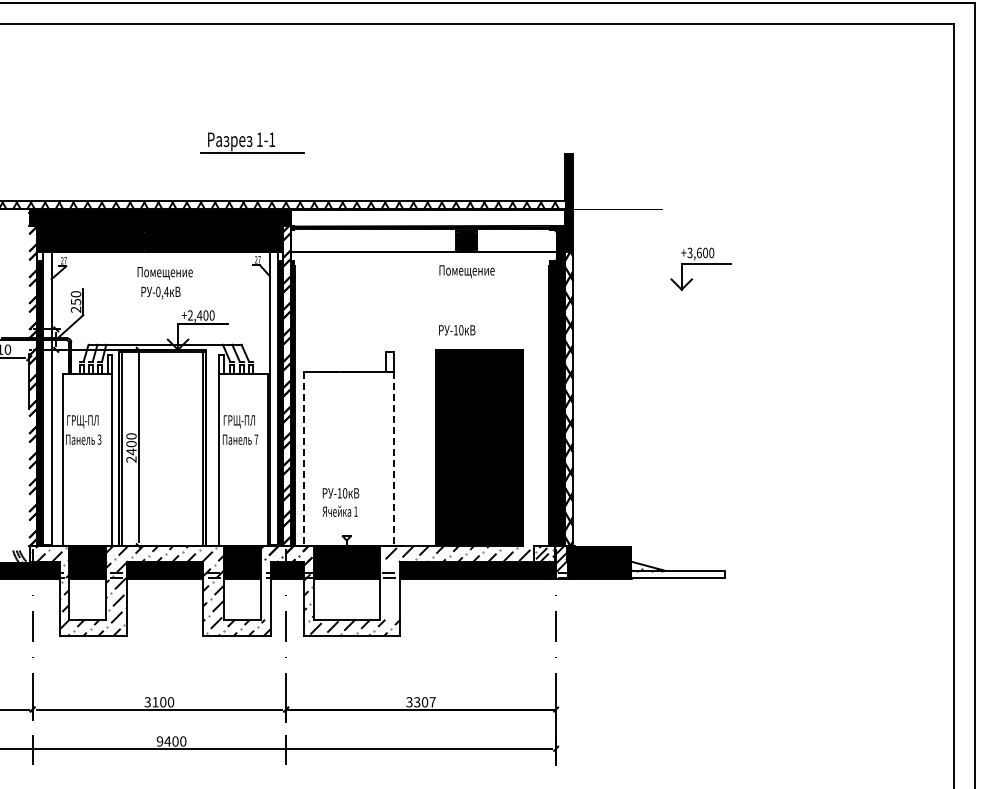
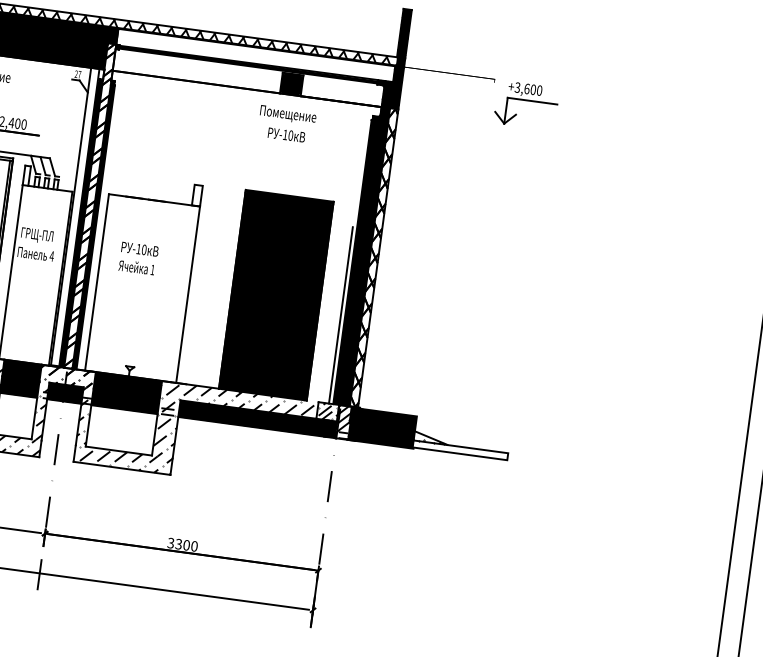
part: (700, 268) -> (526, 104), moved
text: (457, 330) -> (286, 135), moved
text: (256, 439) -> (52, 256), 7 -> 4
line: (544, 458) -> (341, 314), added
line: (303, 459) -> (96, 282), dashed -> solid
line: (393, 459) -> (188, 295), dashed -> solid
text: (340, 502) -> (138, 258), moved
hatch: (265, 591) -> (40, 411), added
hatch: (389, 591) -> (165, 428), added
text: (432, 702) -> (194, 546), 3307 -> 3300

